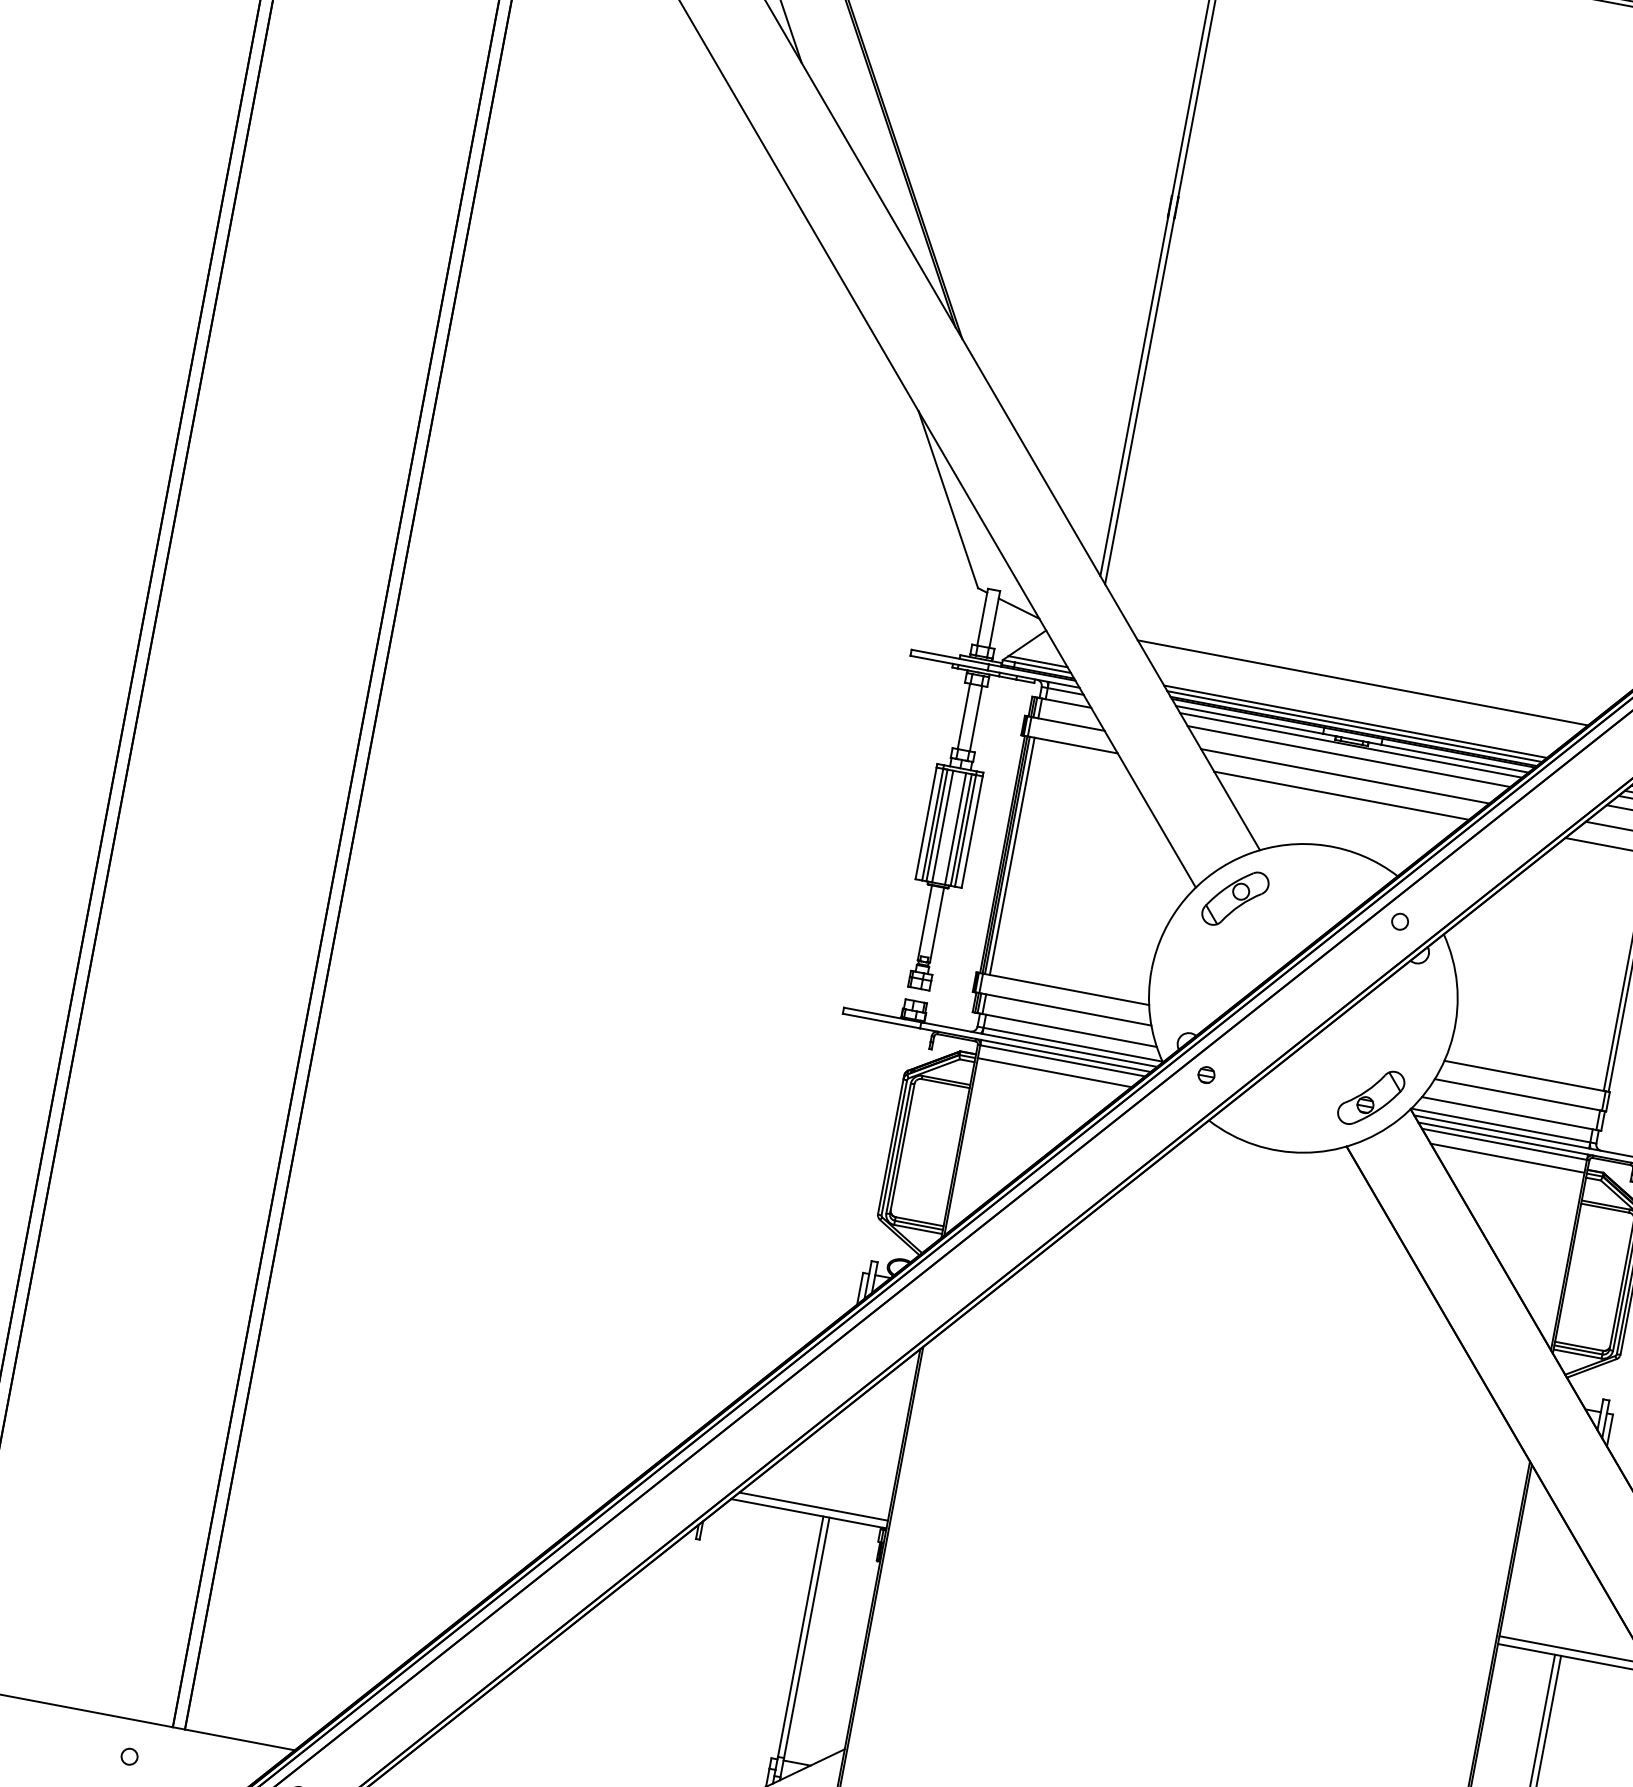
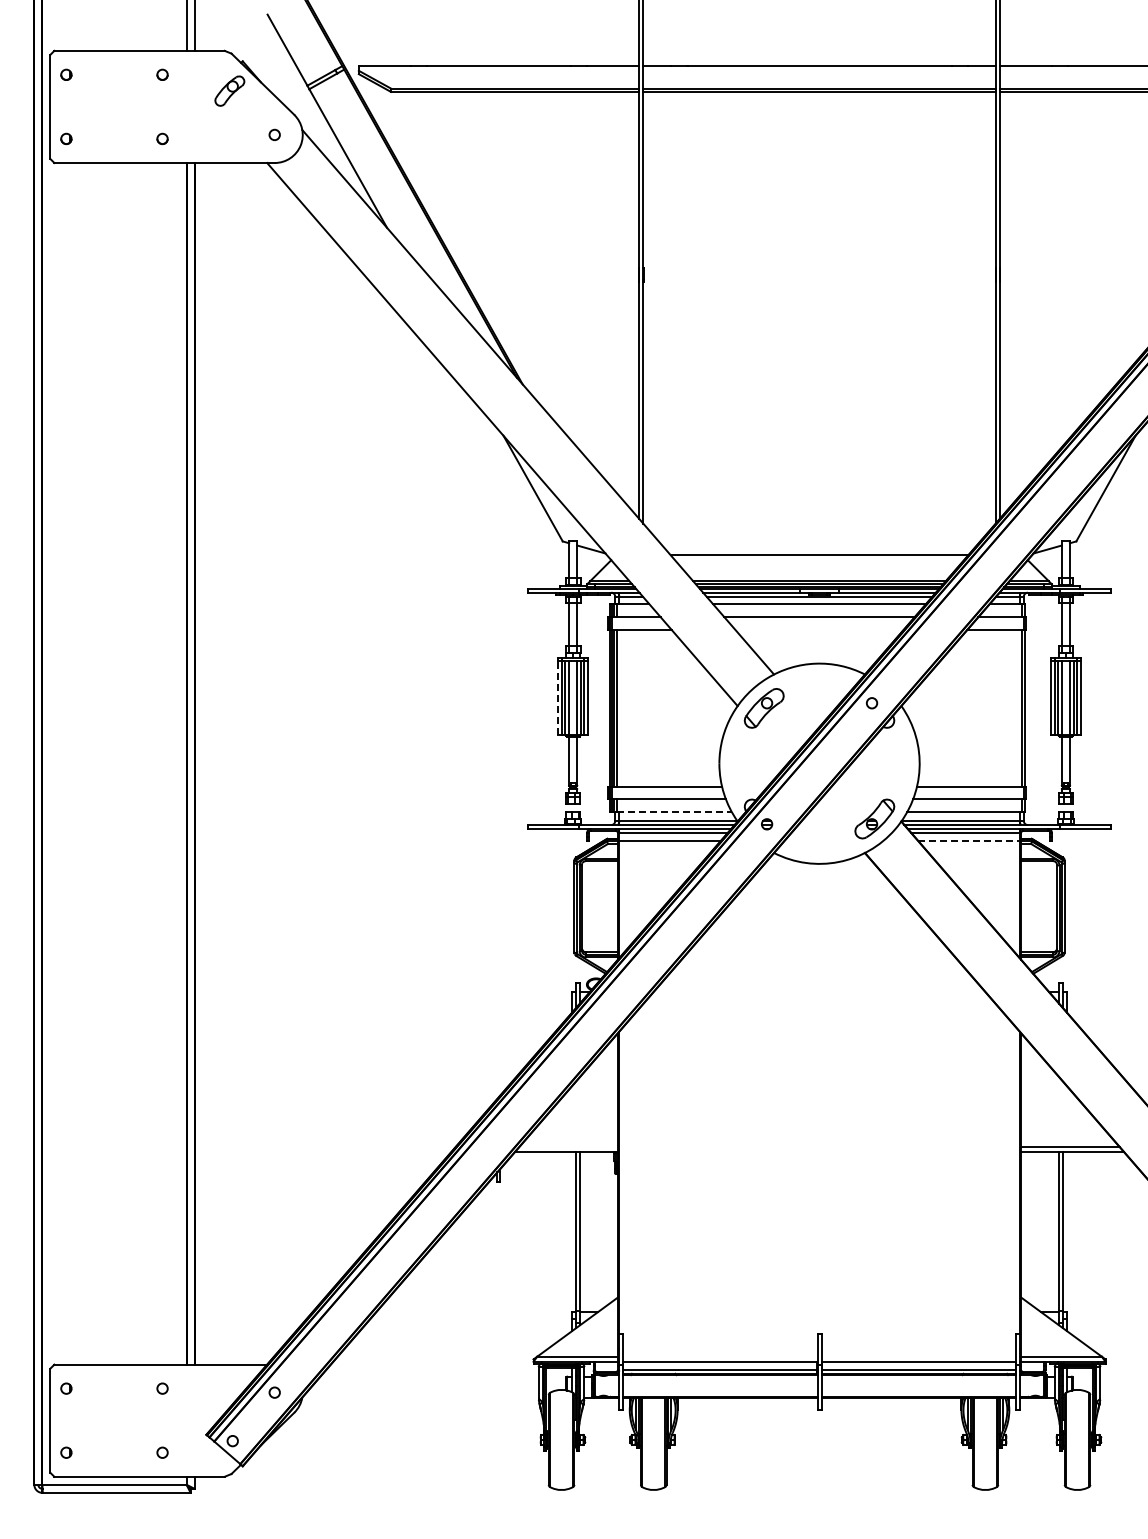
line: (1341, 795) -> (819, 629), removed
line: (925, 823) -> (557, 697), solid -> dashed
line: (1069, 1030) -> (674, 812), solid -> dashed
line: (1508, 1159) -> (969, 841), solid -> dashed
line: (813, 1506) -> (568, 1146), removed

